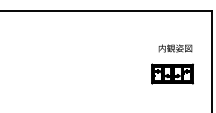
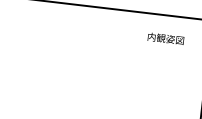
text: (175, 48) -> (165, 38), moved
part: (172, 73) -> (161, 83), removed

